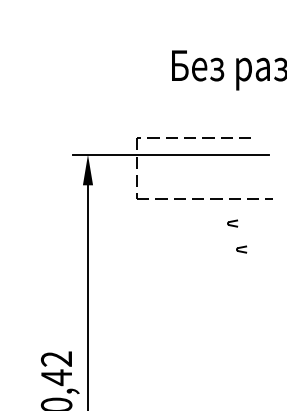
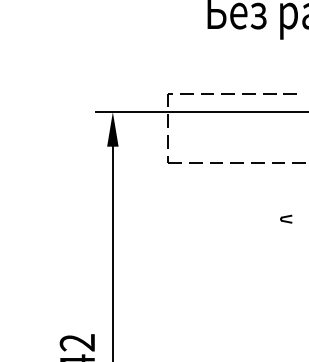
part: (232, 223) -> (275, 189), removed

